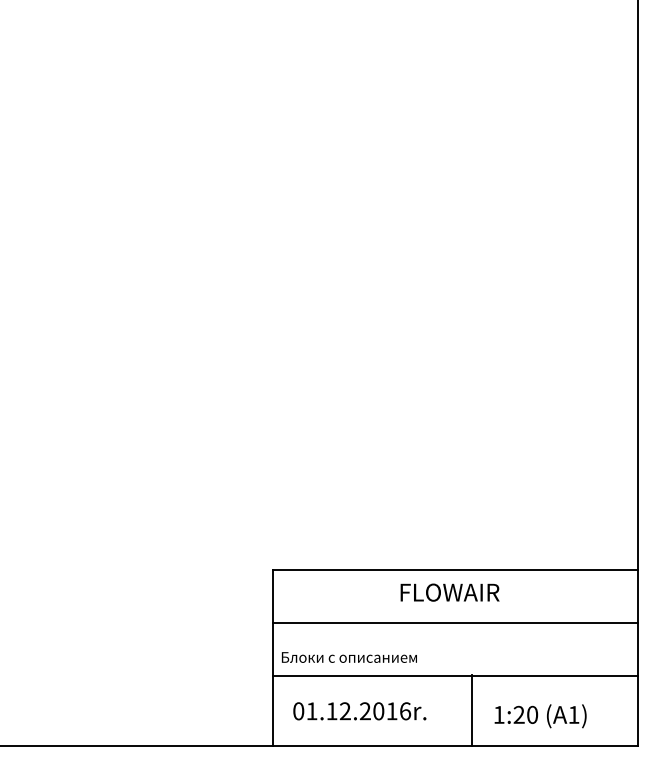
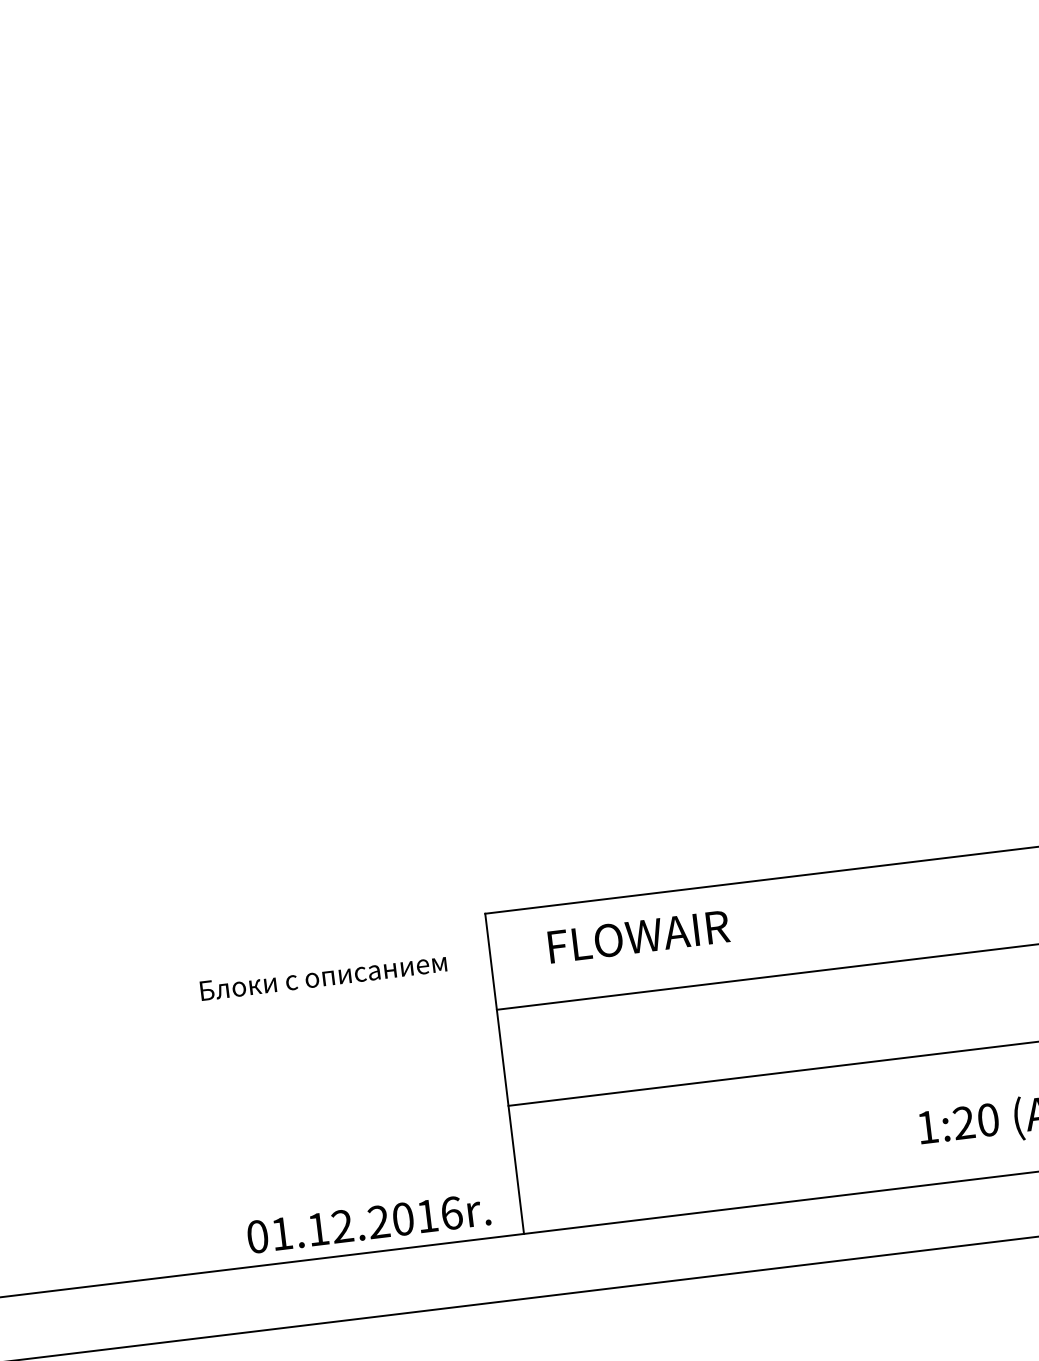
text: (449, 592) -> (637, 936), moved
text: (349, 657) -> (323, 976), moved
line: (471, 710) -> (876, 1125), removed
text: (359, 711) -> (368, 1223), moved

